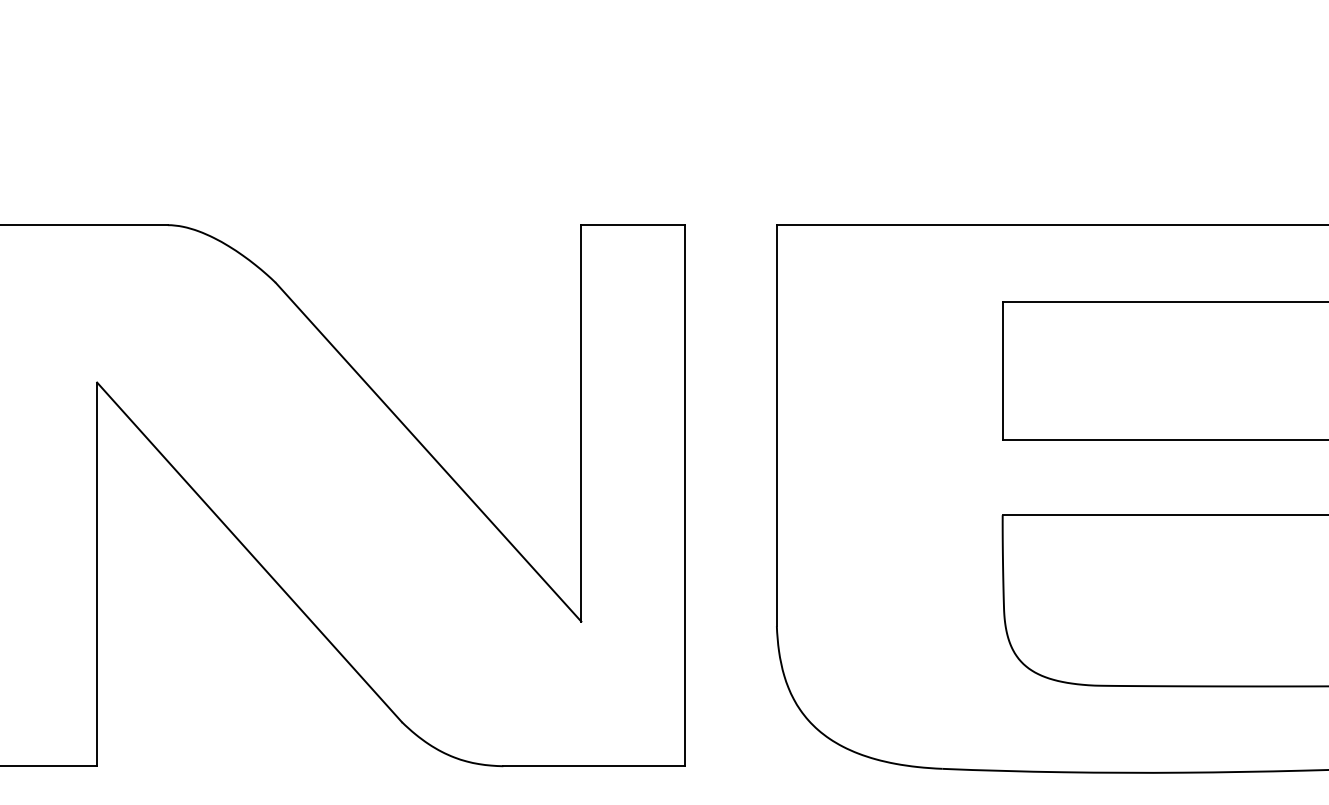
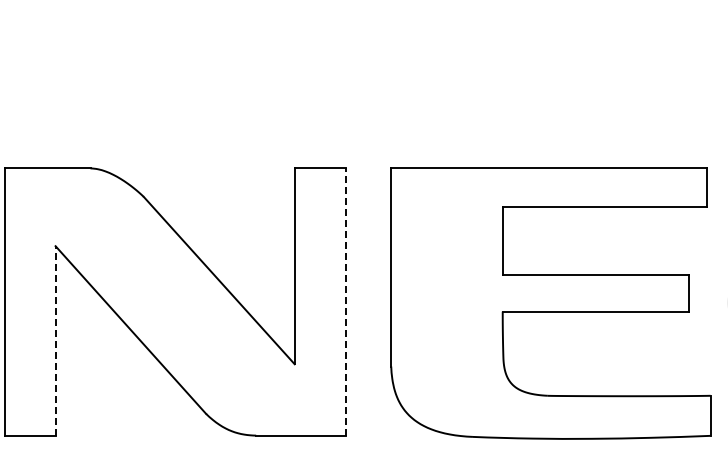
line: (684, 496) -> (345, 302), solid -> dashed
line: (96, 573) -> (55, 340), solid -> dashed

